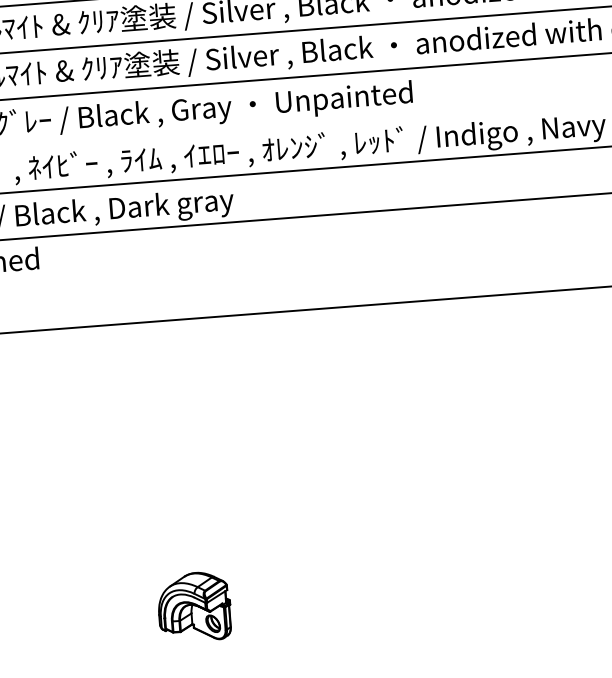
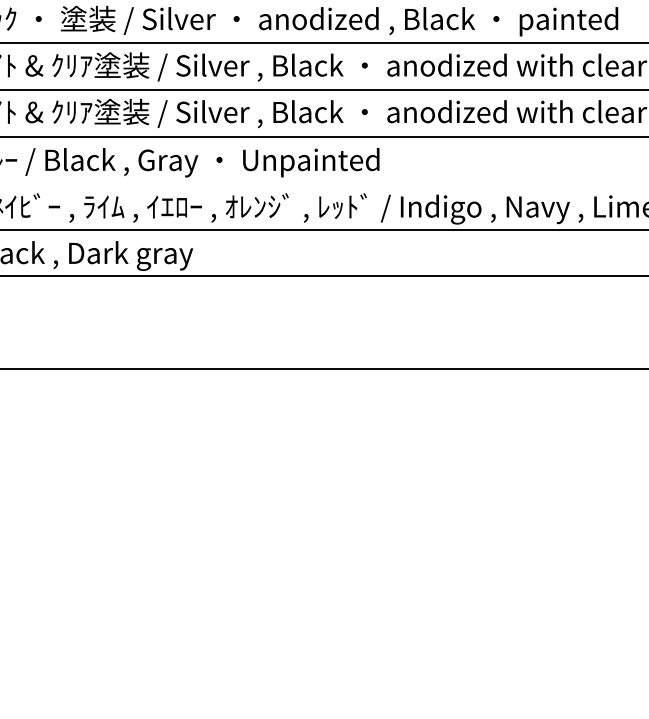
part: (194, 606) -> (122, 656), removed

